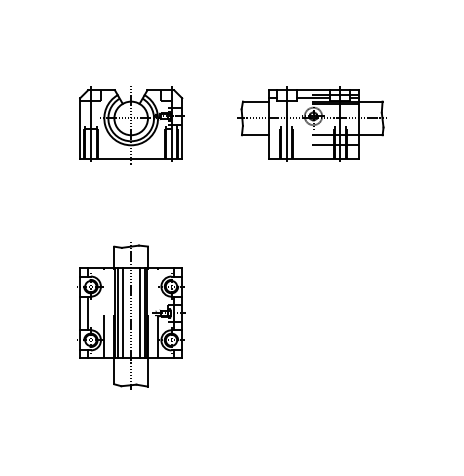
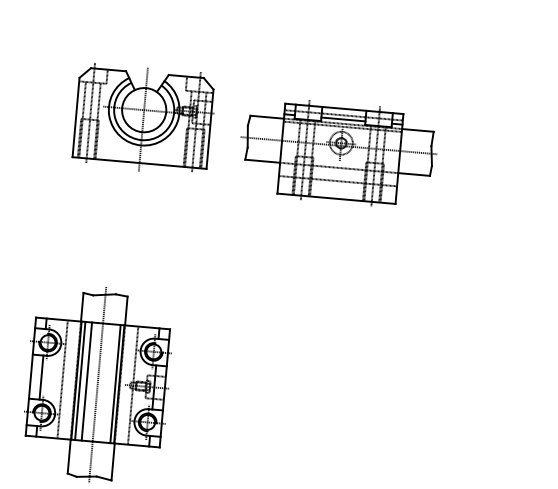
part: (311, 123) -> (337, 152), moved
part: (131, 125) -> (143, 119), moved
line: (139, 313) -> (108, 383), removed

